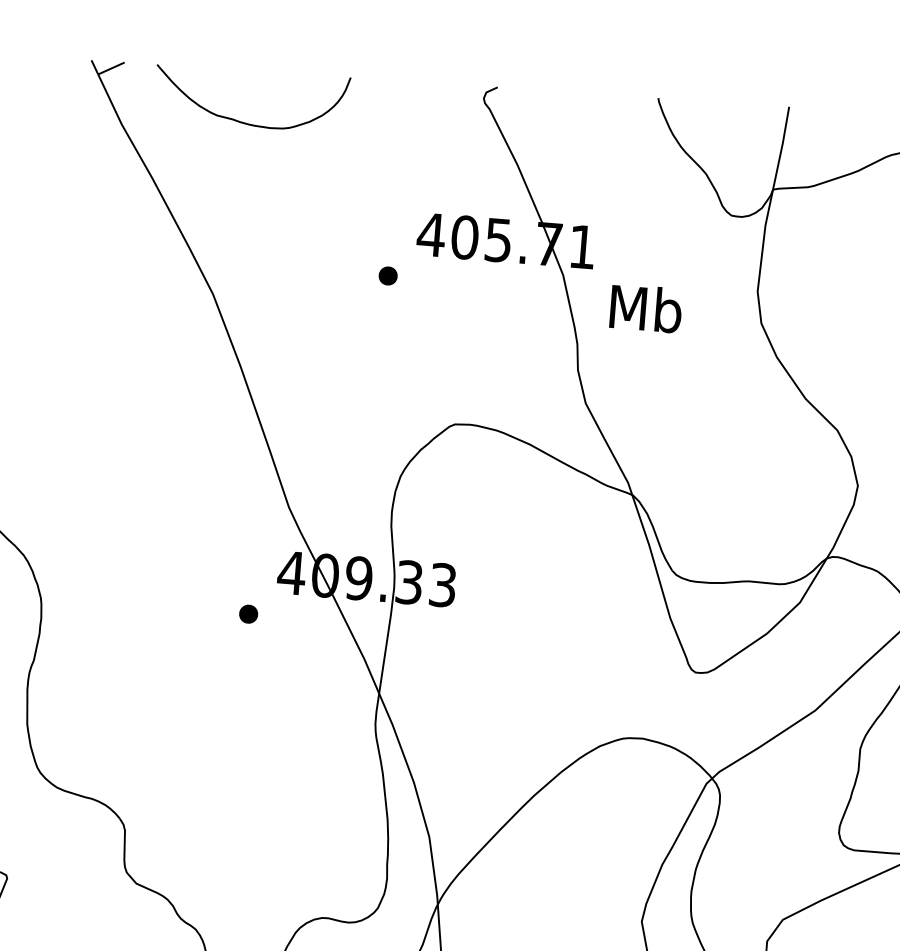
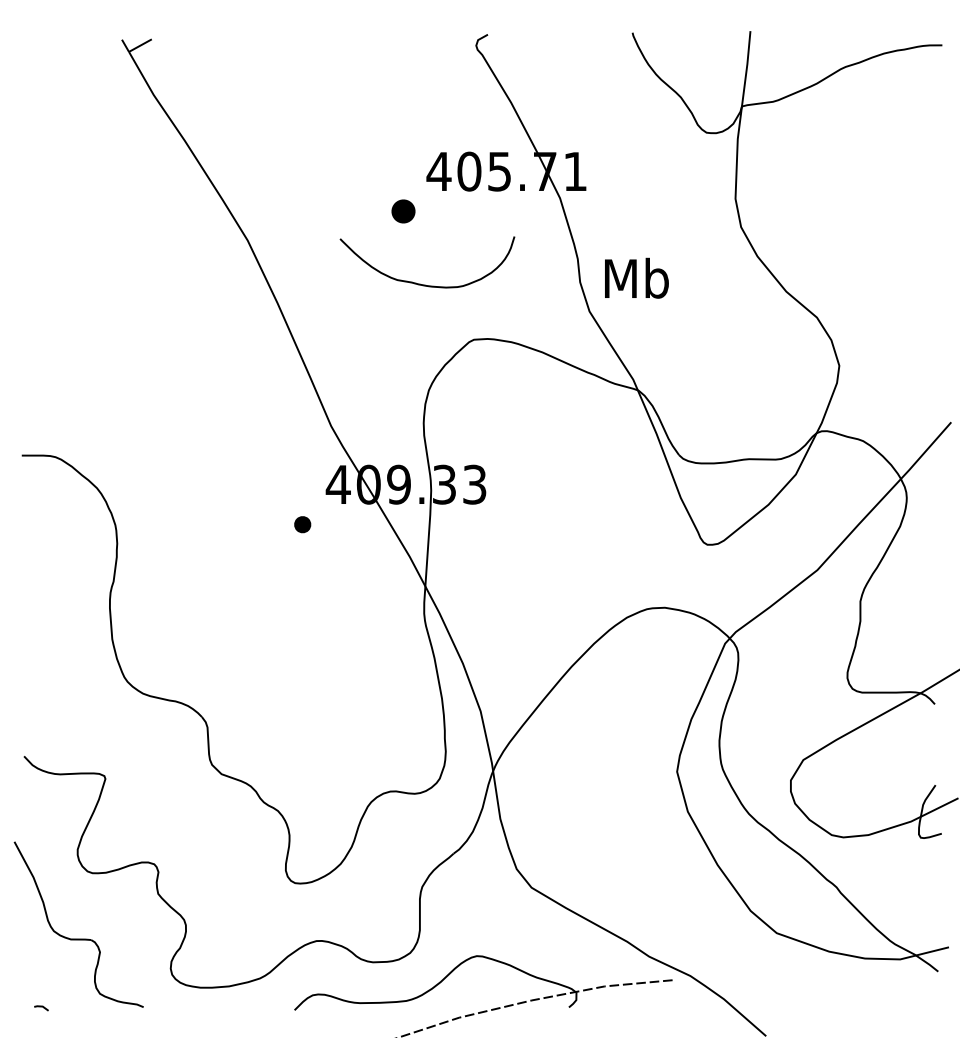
curve: (247, 122) -> (425, 284), moved
part: (387, 275) -> (402, 211), size x1.4
text: (645, 307) -> (636, 277), moved

